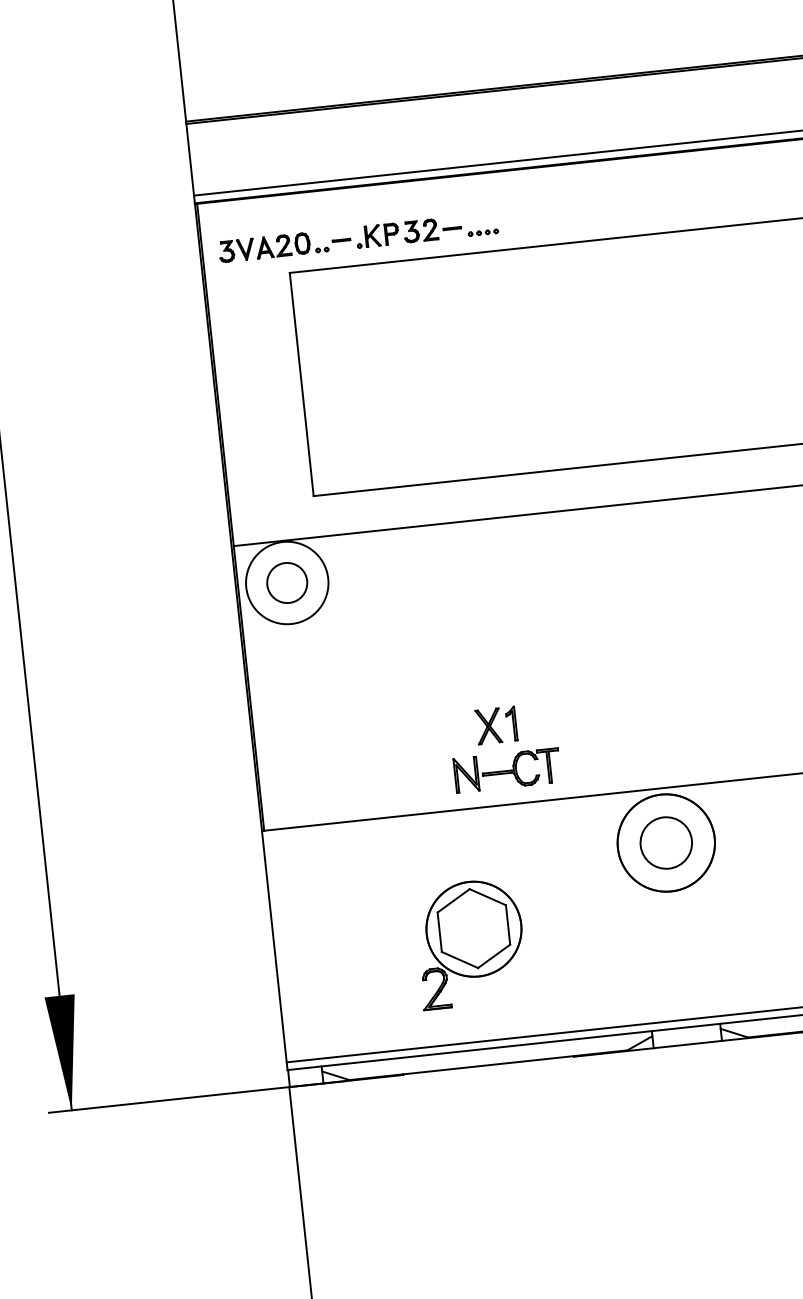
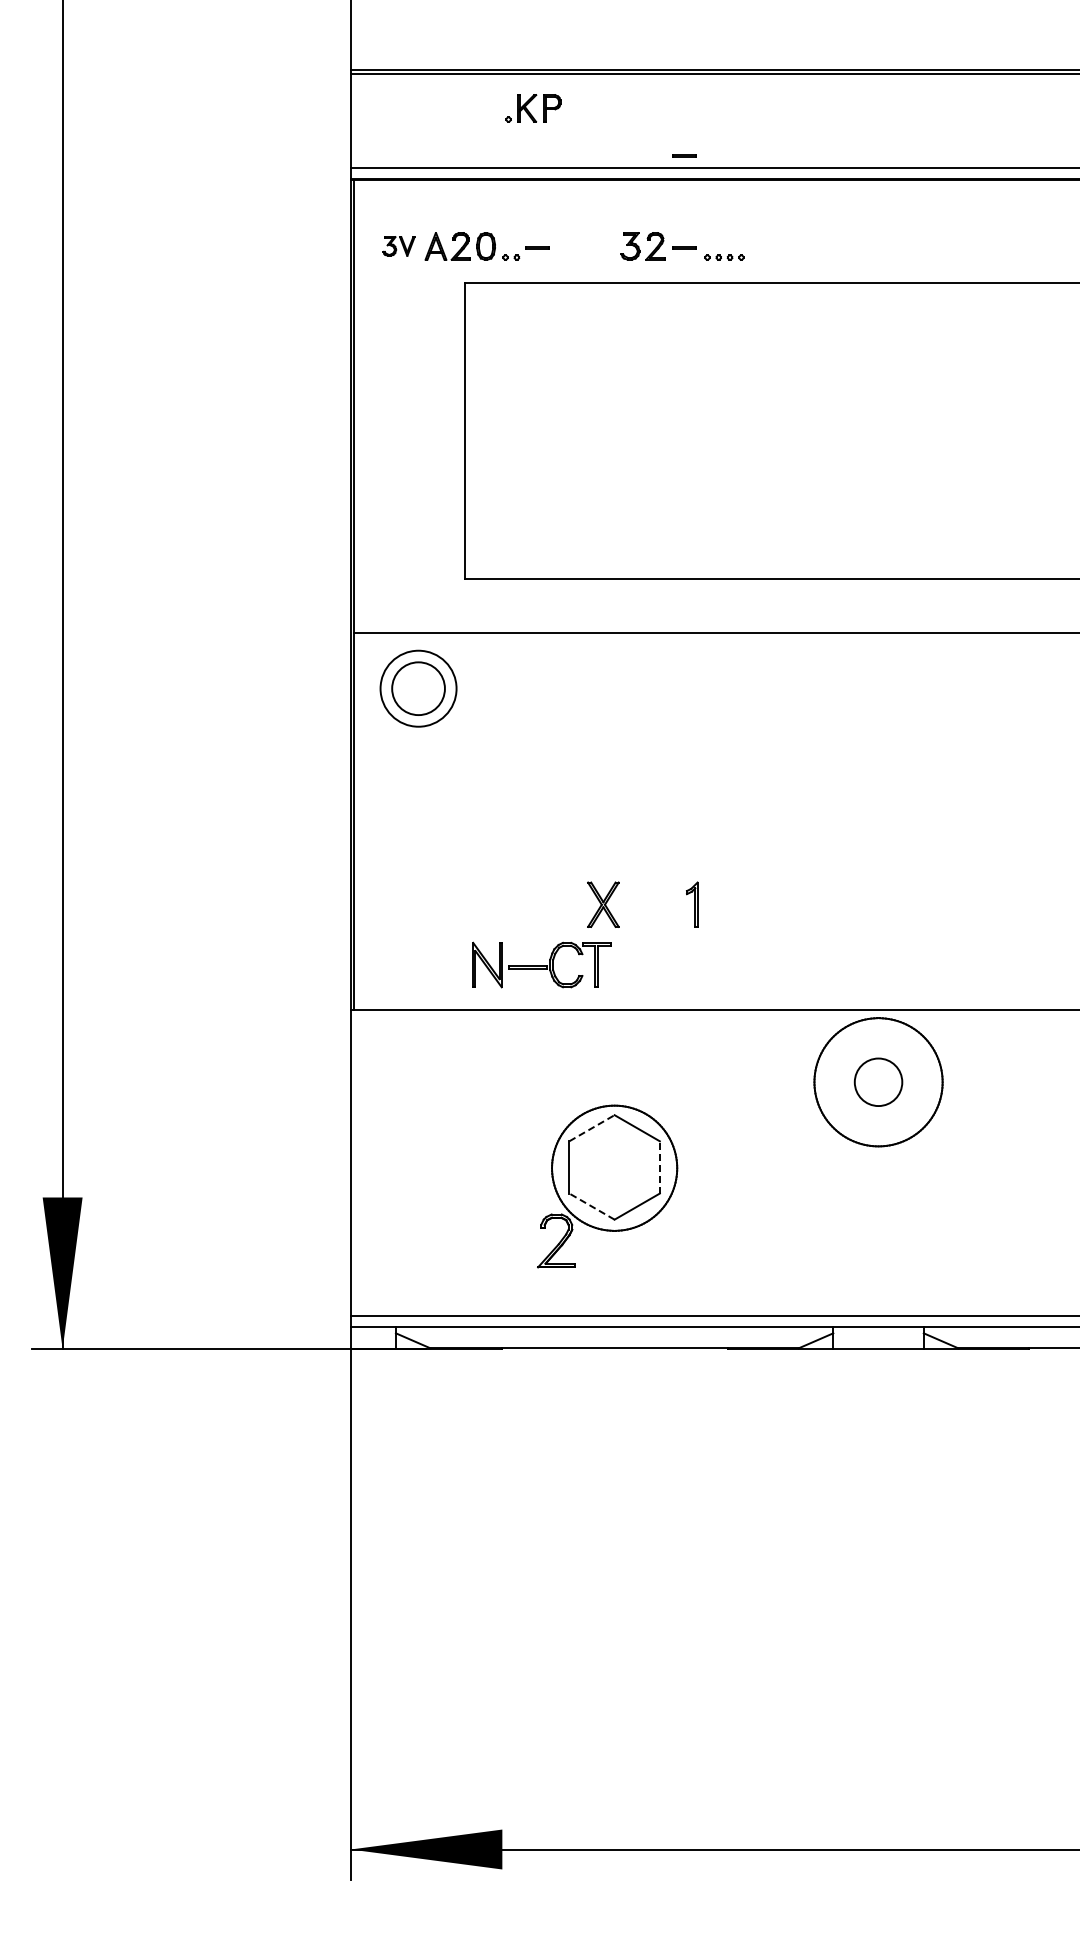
line: (445, 158) -> (684, 155), added
part: (377, 235) -> (533, 108), moved
part: (236, 250) -> (398, 246), size x0.7
circle: (287, 582) -> (418, 688), size x0.7
part: (488, 726) -> (603, 904), moved
part: (507, 770) -> (541, 964), moved
circle: (666, 843) -> (878, 1082), size x0.7
line: (454, 900) -> (592, 1128), solid -> dashed
line: (507, 924) -> (659, 1166), solid -> dashed
line: (459, 959) -> (591, 1206), solid -> dashed

